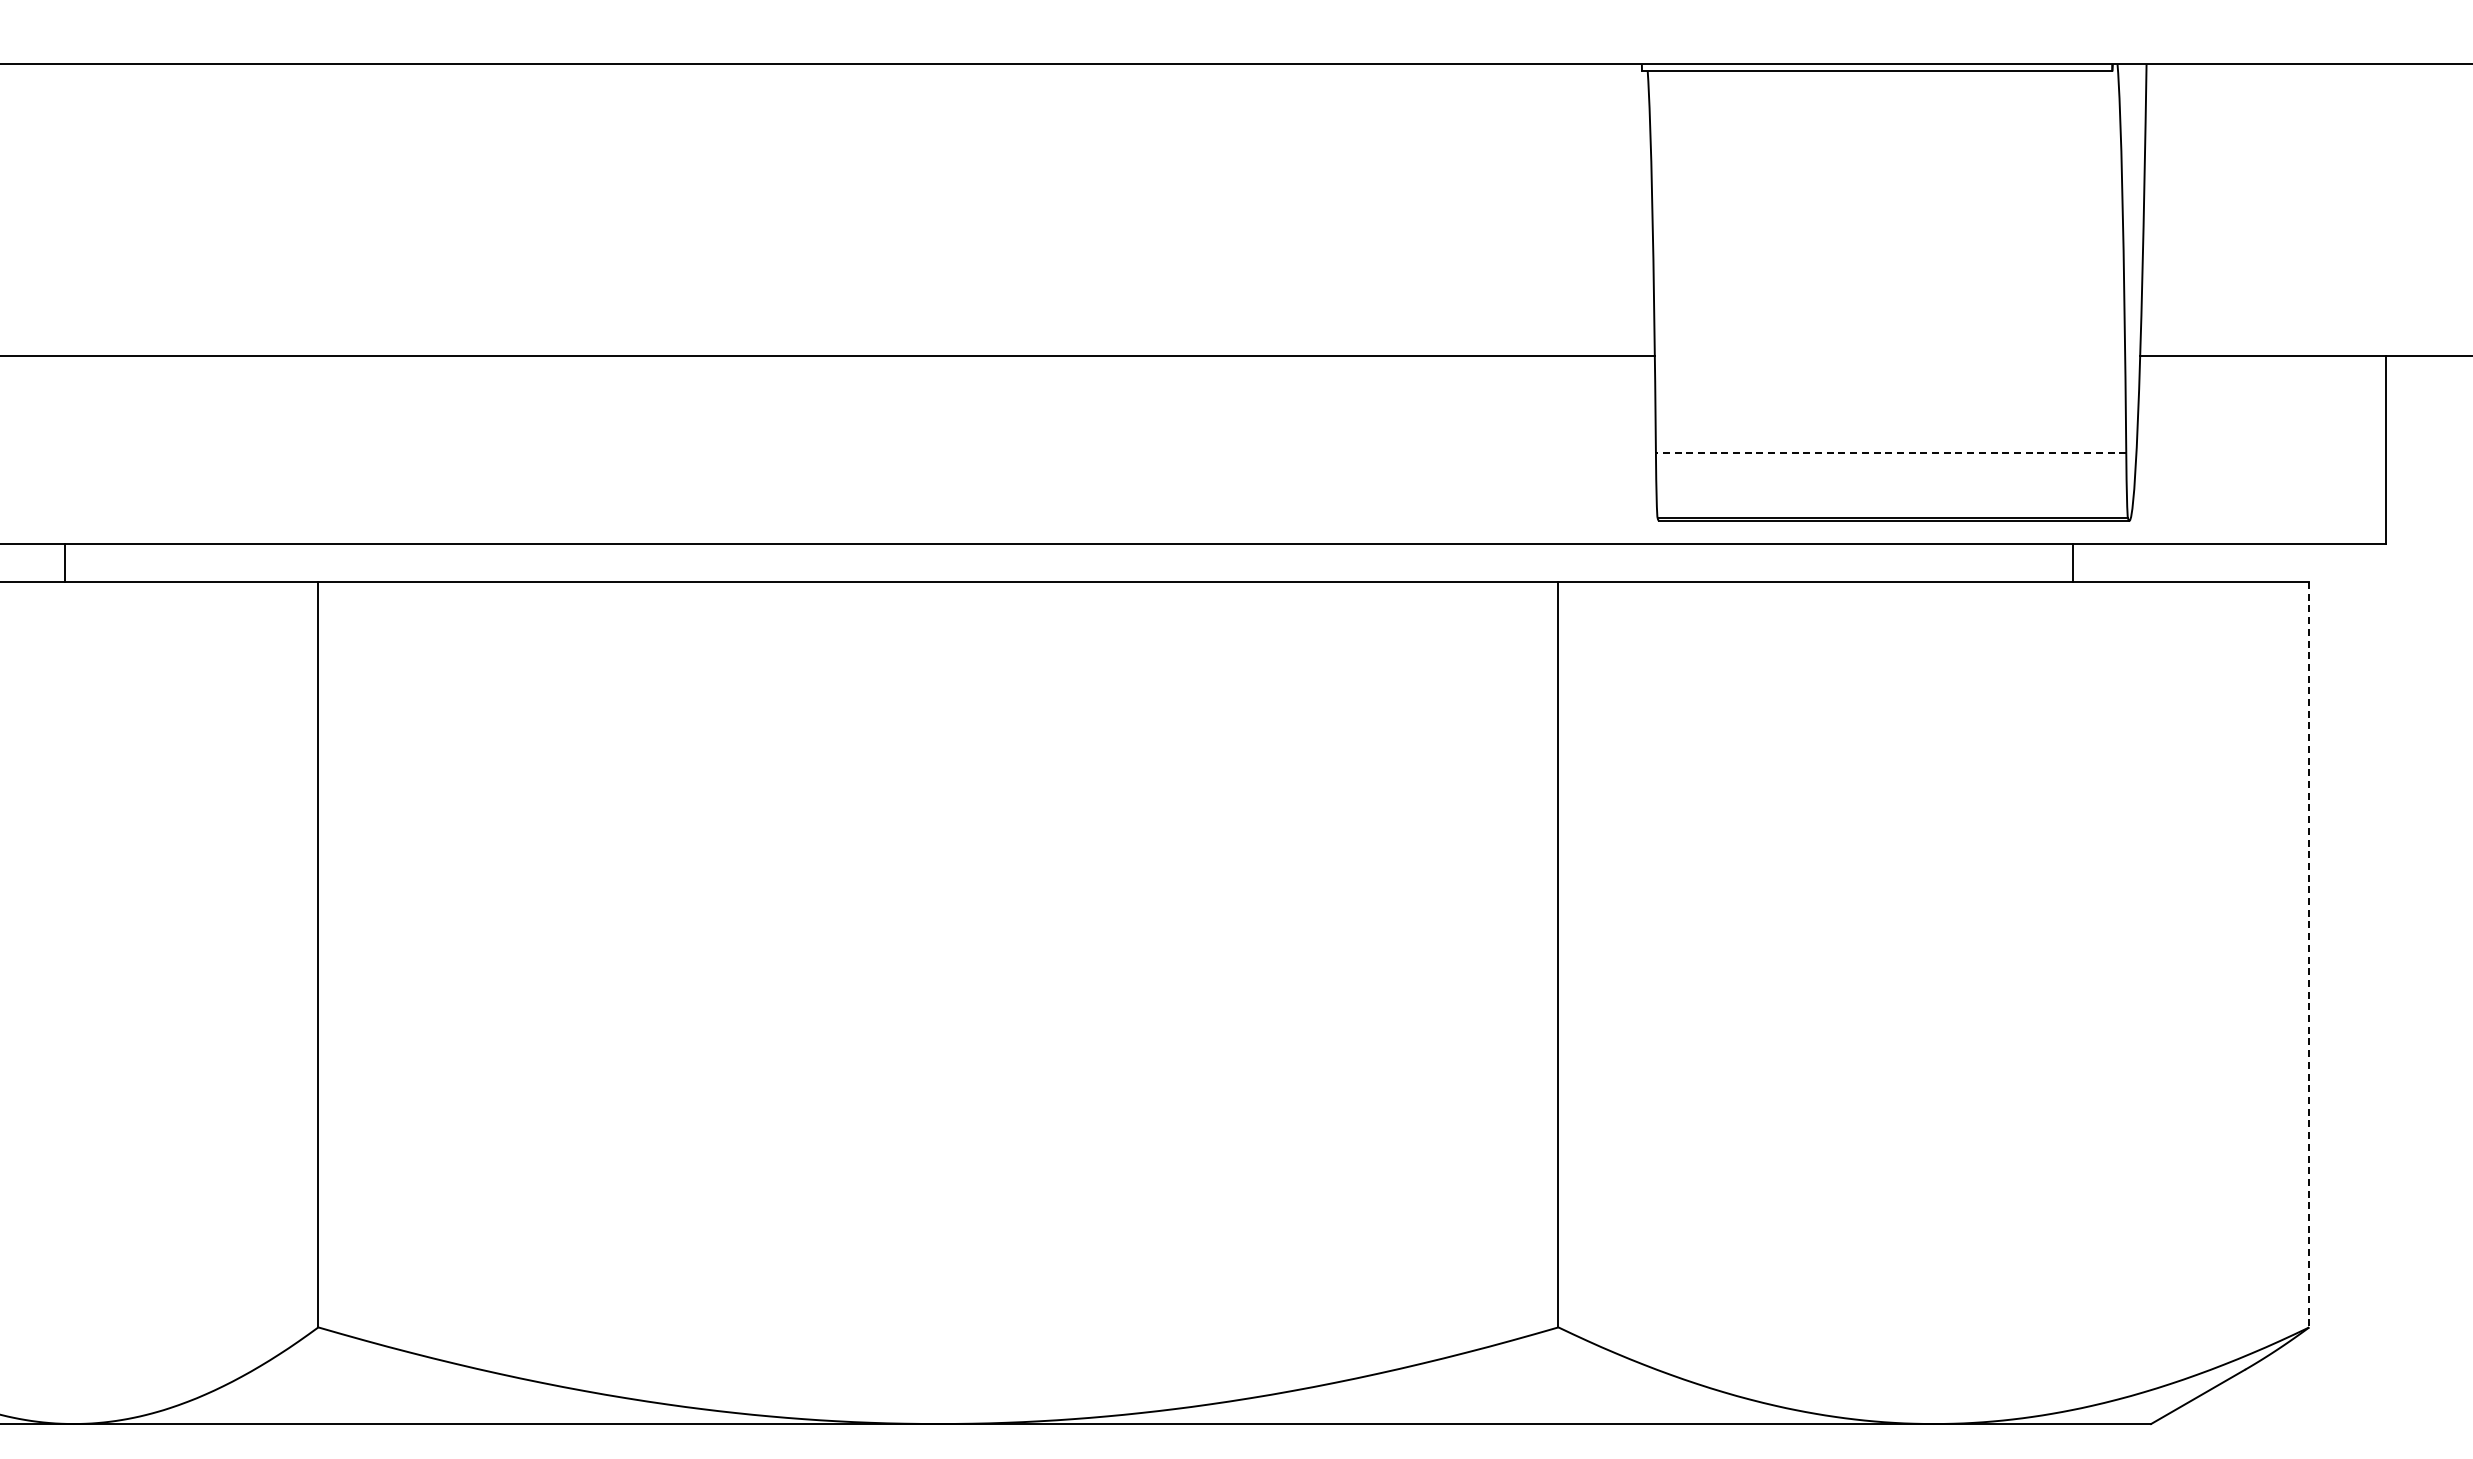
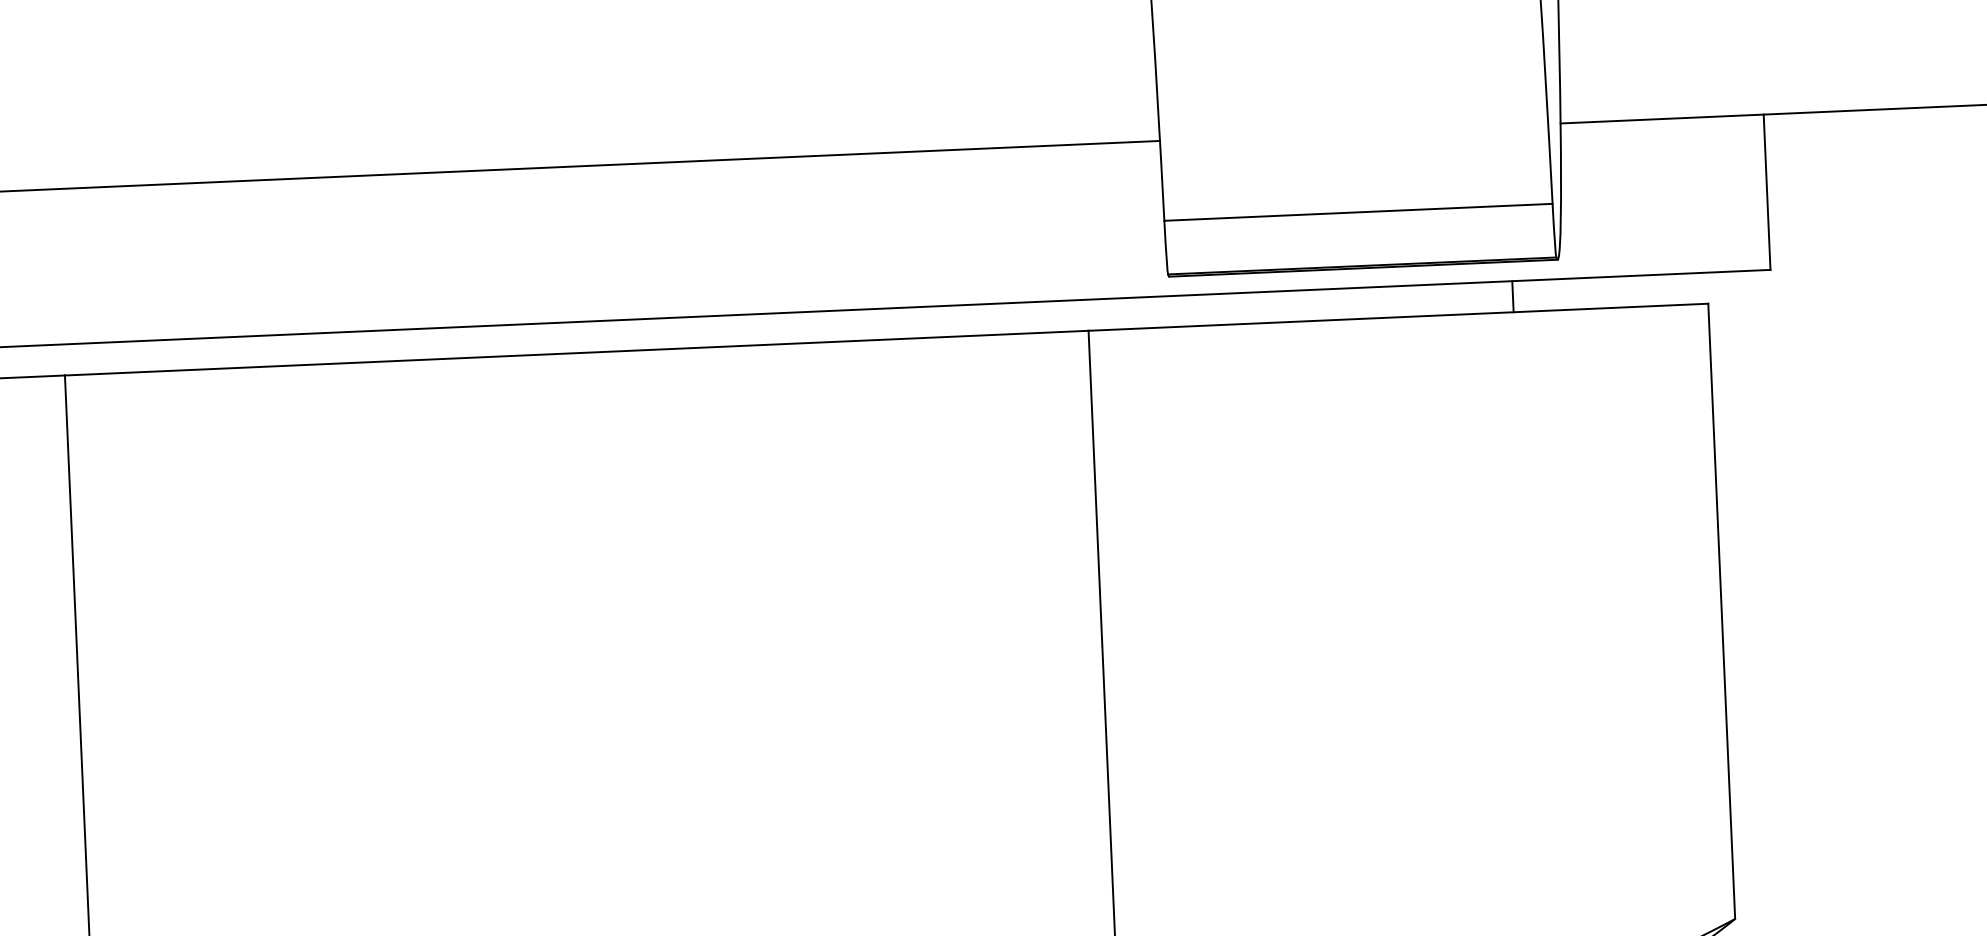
line: (1890, 453) -> (1357, 212), dashed -> solid
line: (2309, 954) -> (1721, 611), dashed -> solid

